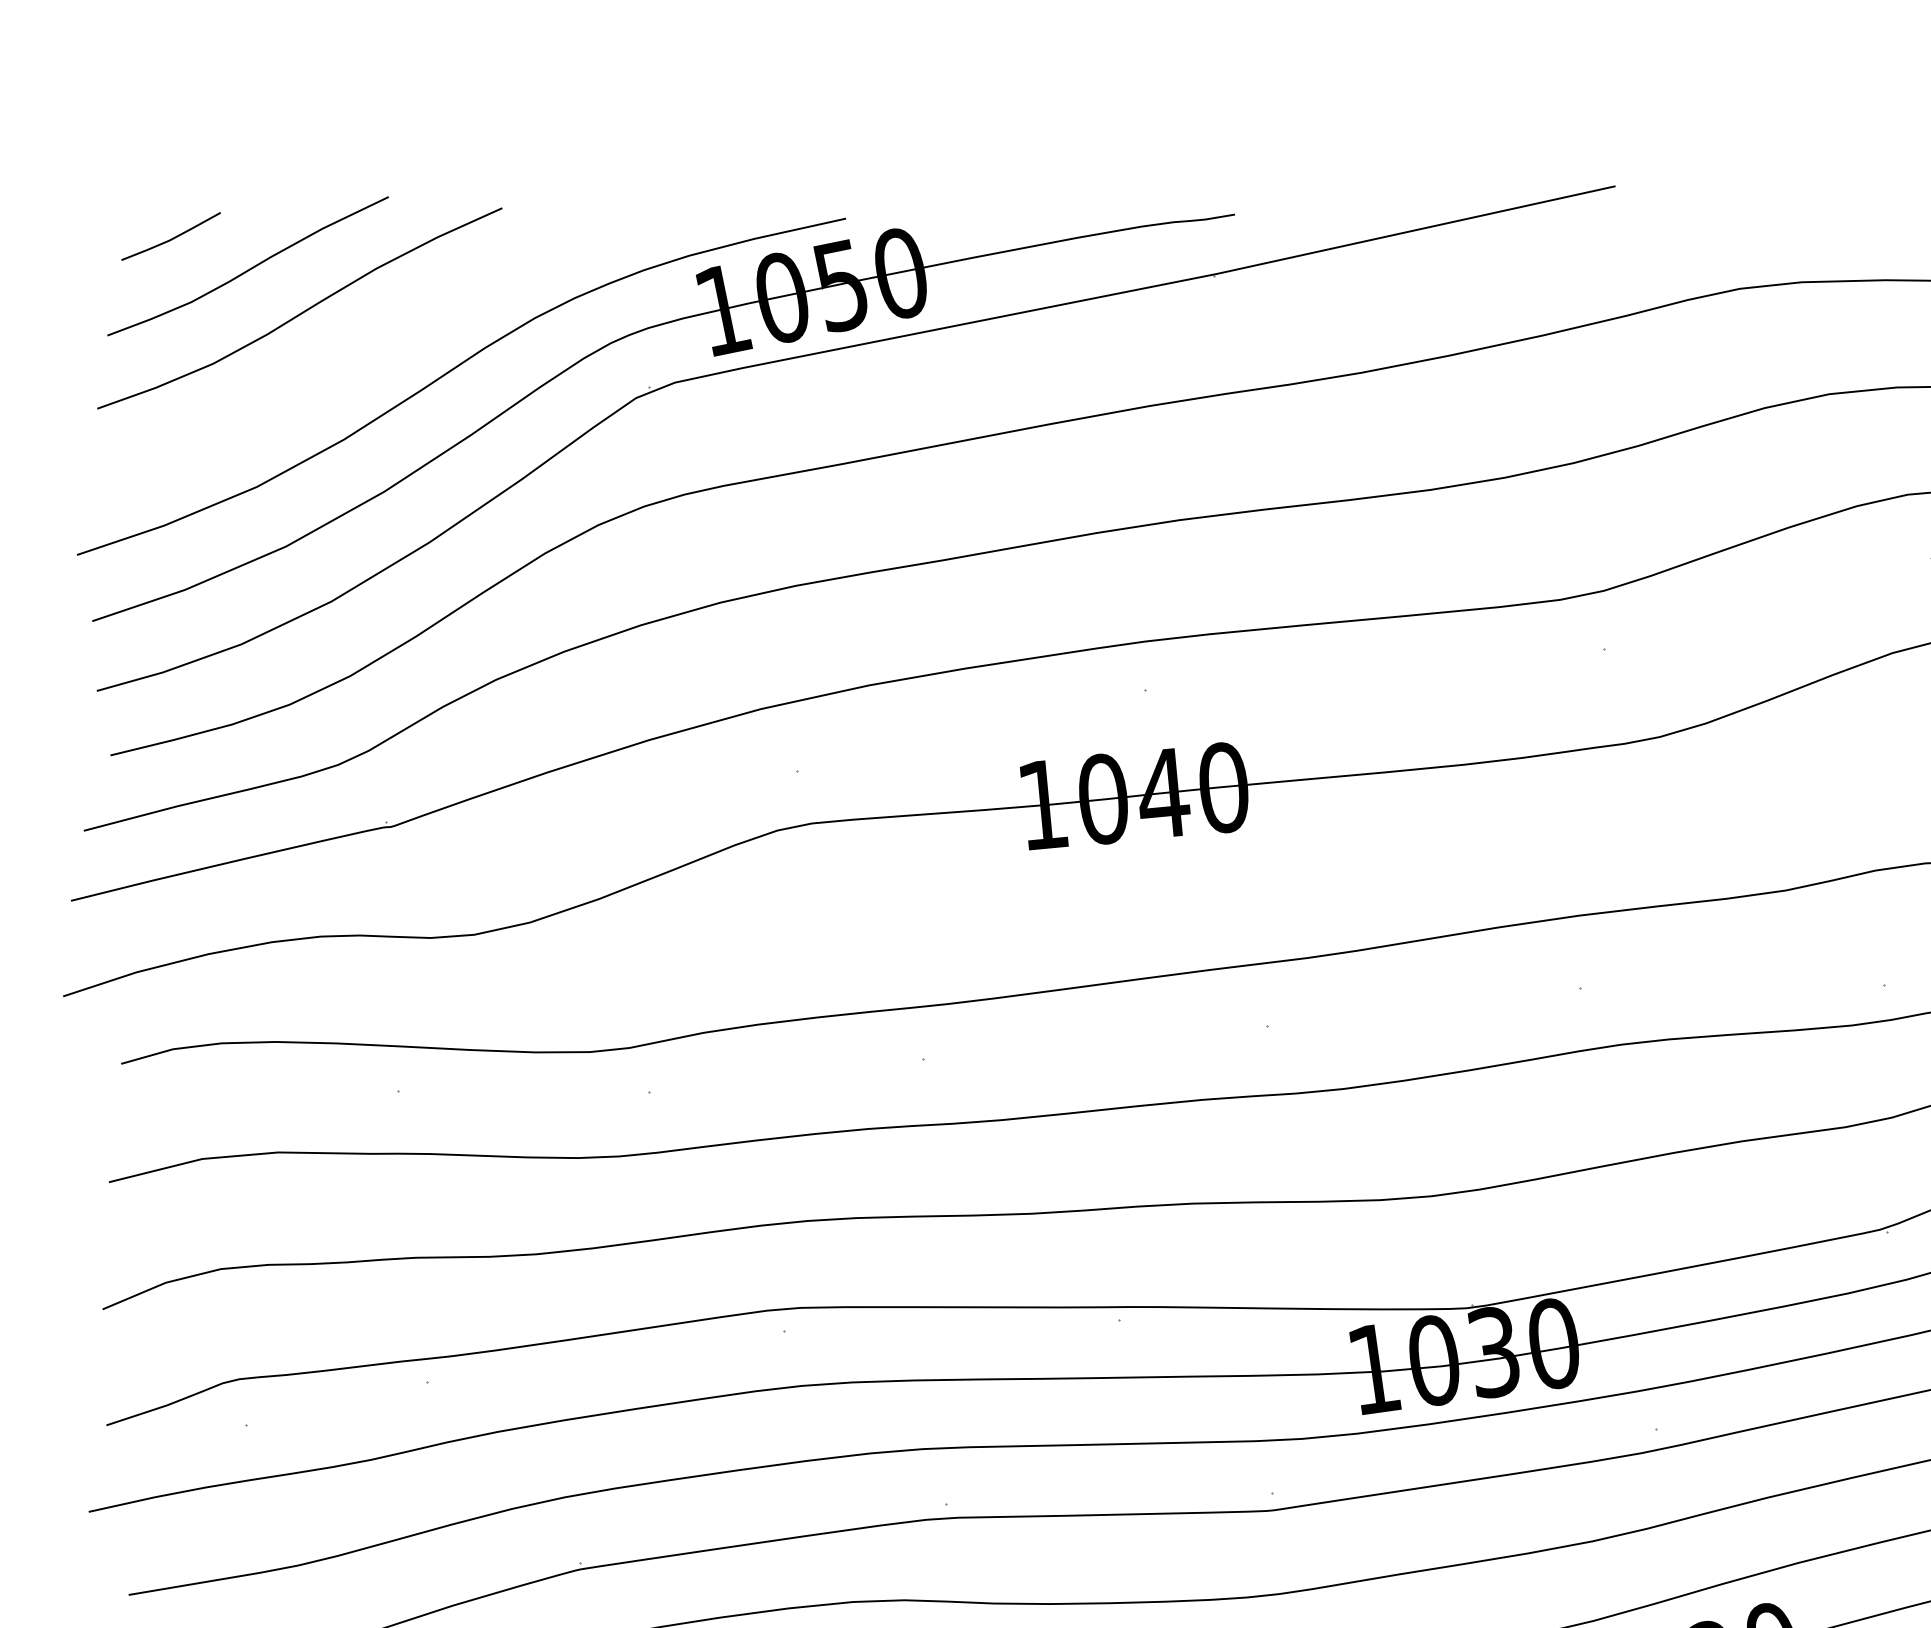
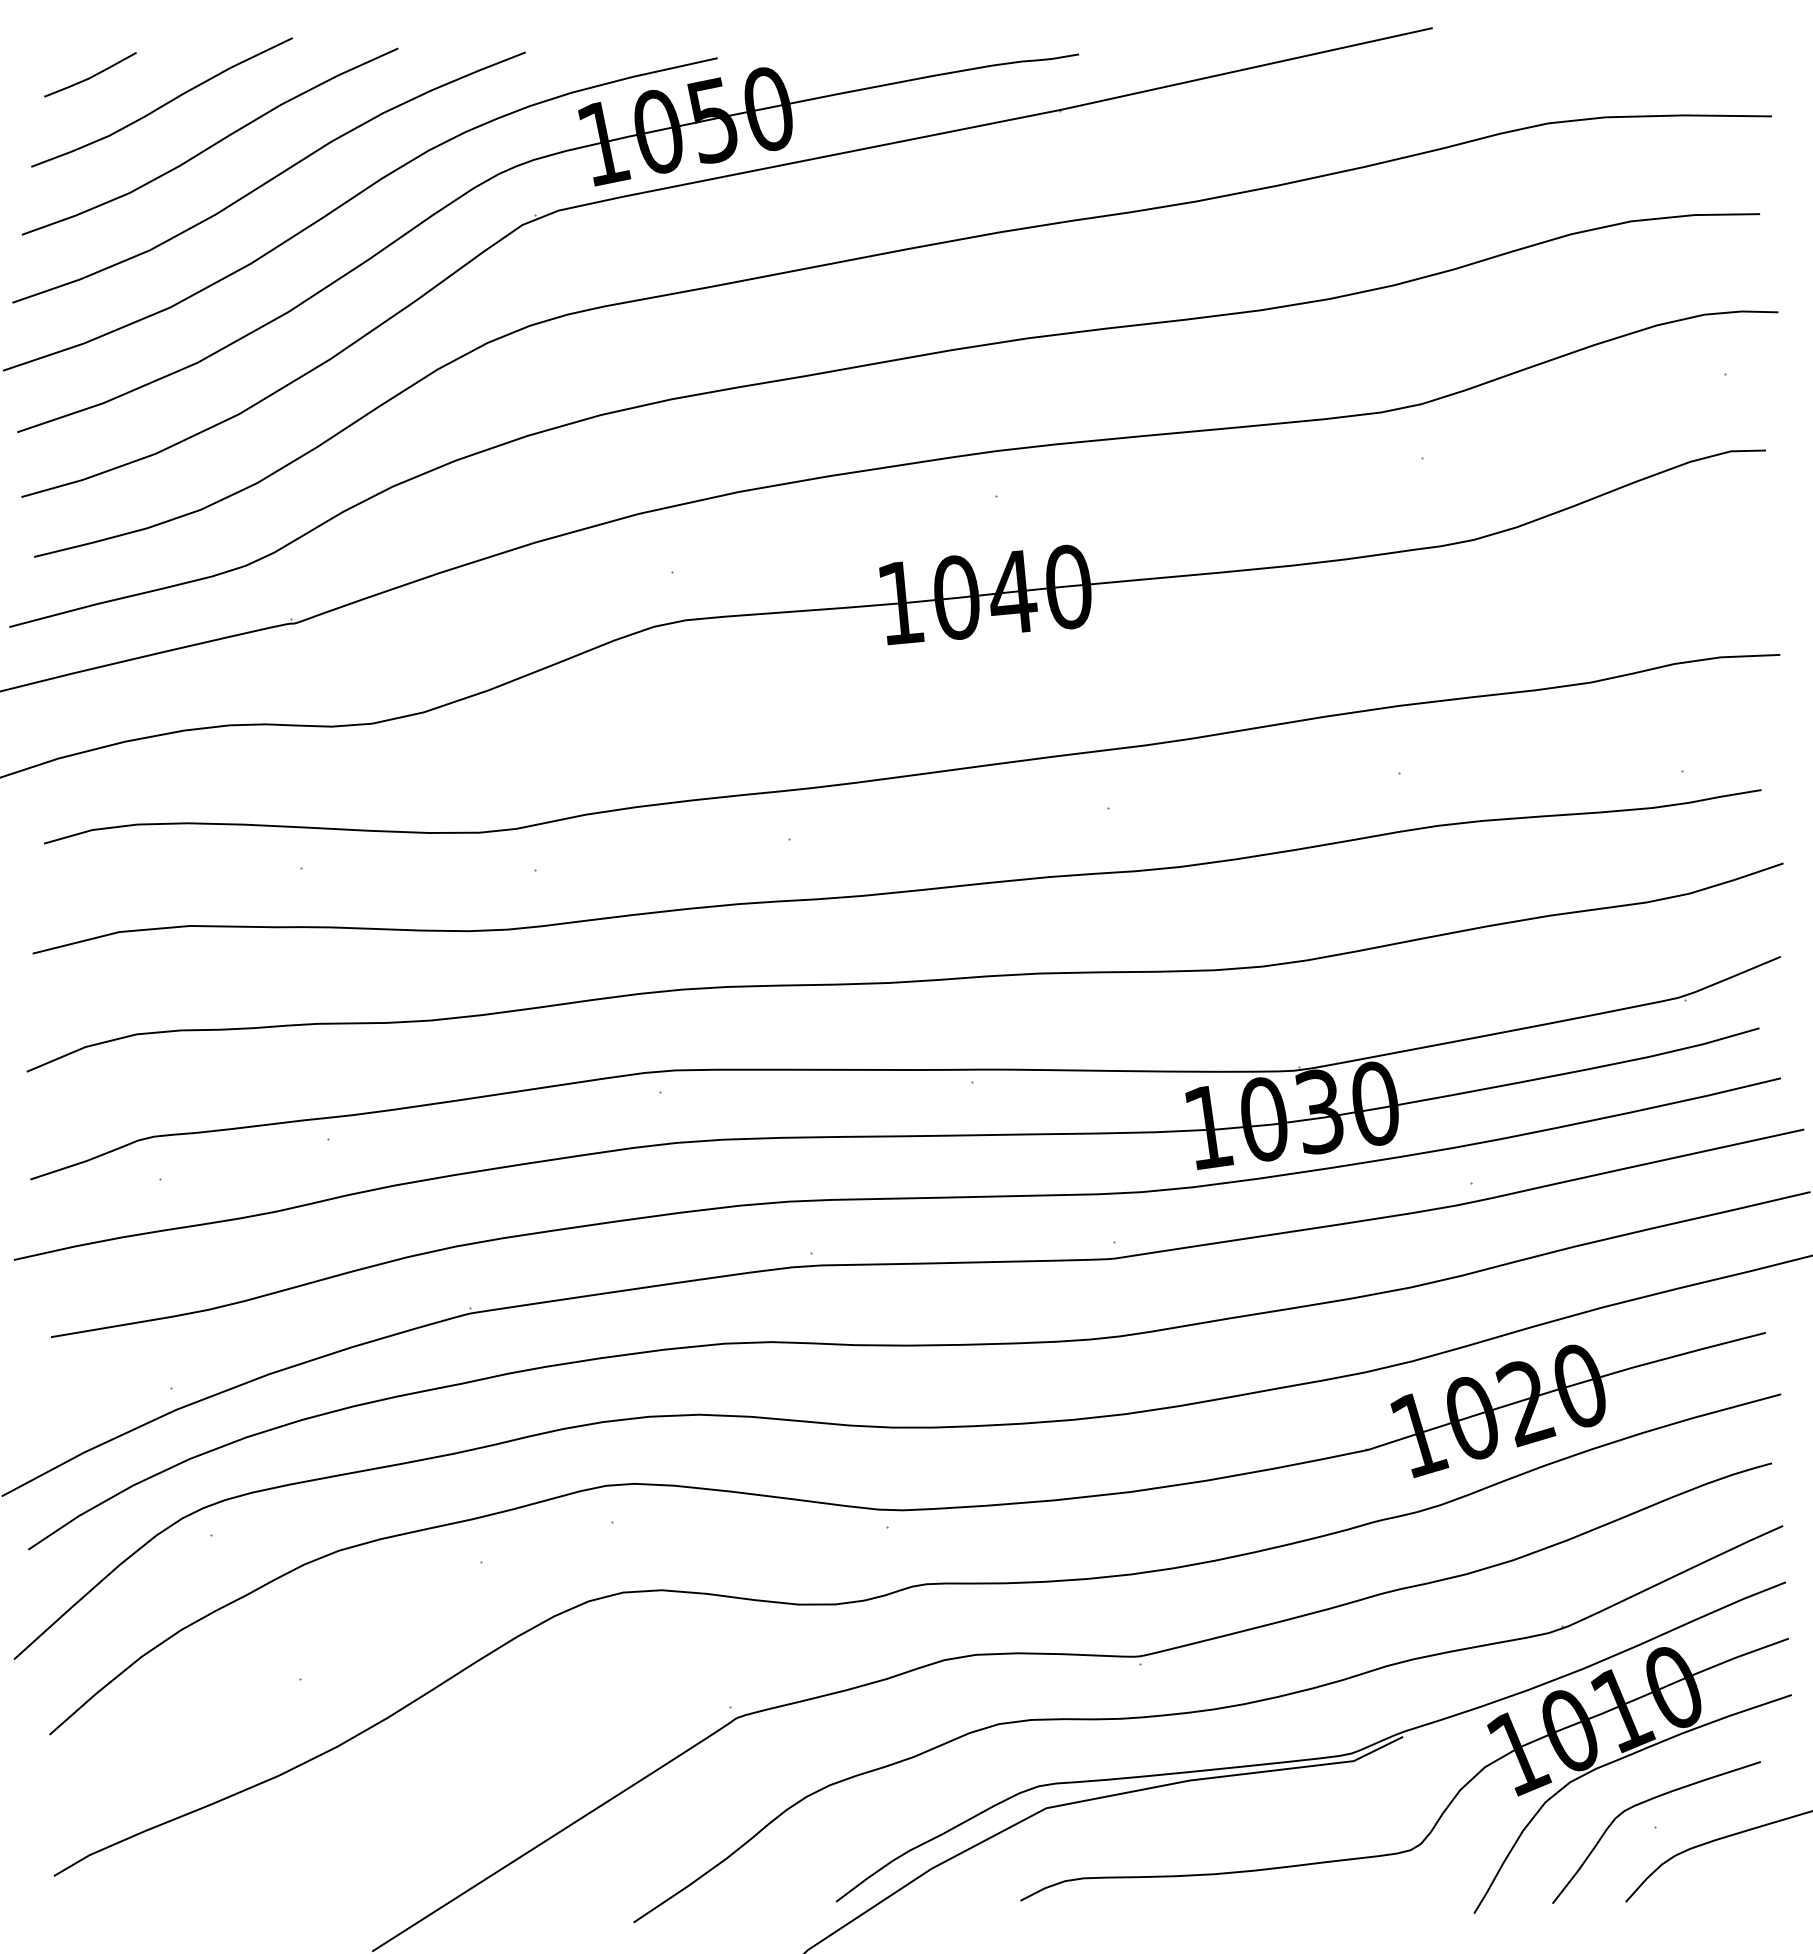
curve: (363, 349) -> (269, 179), added

